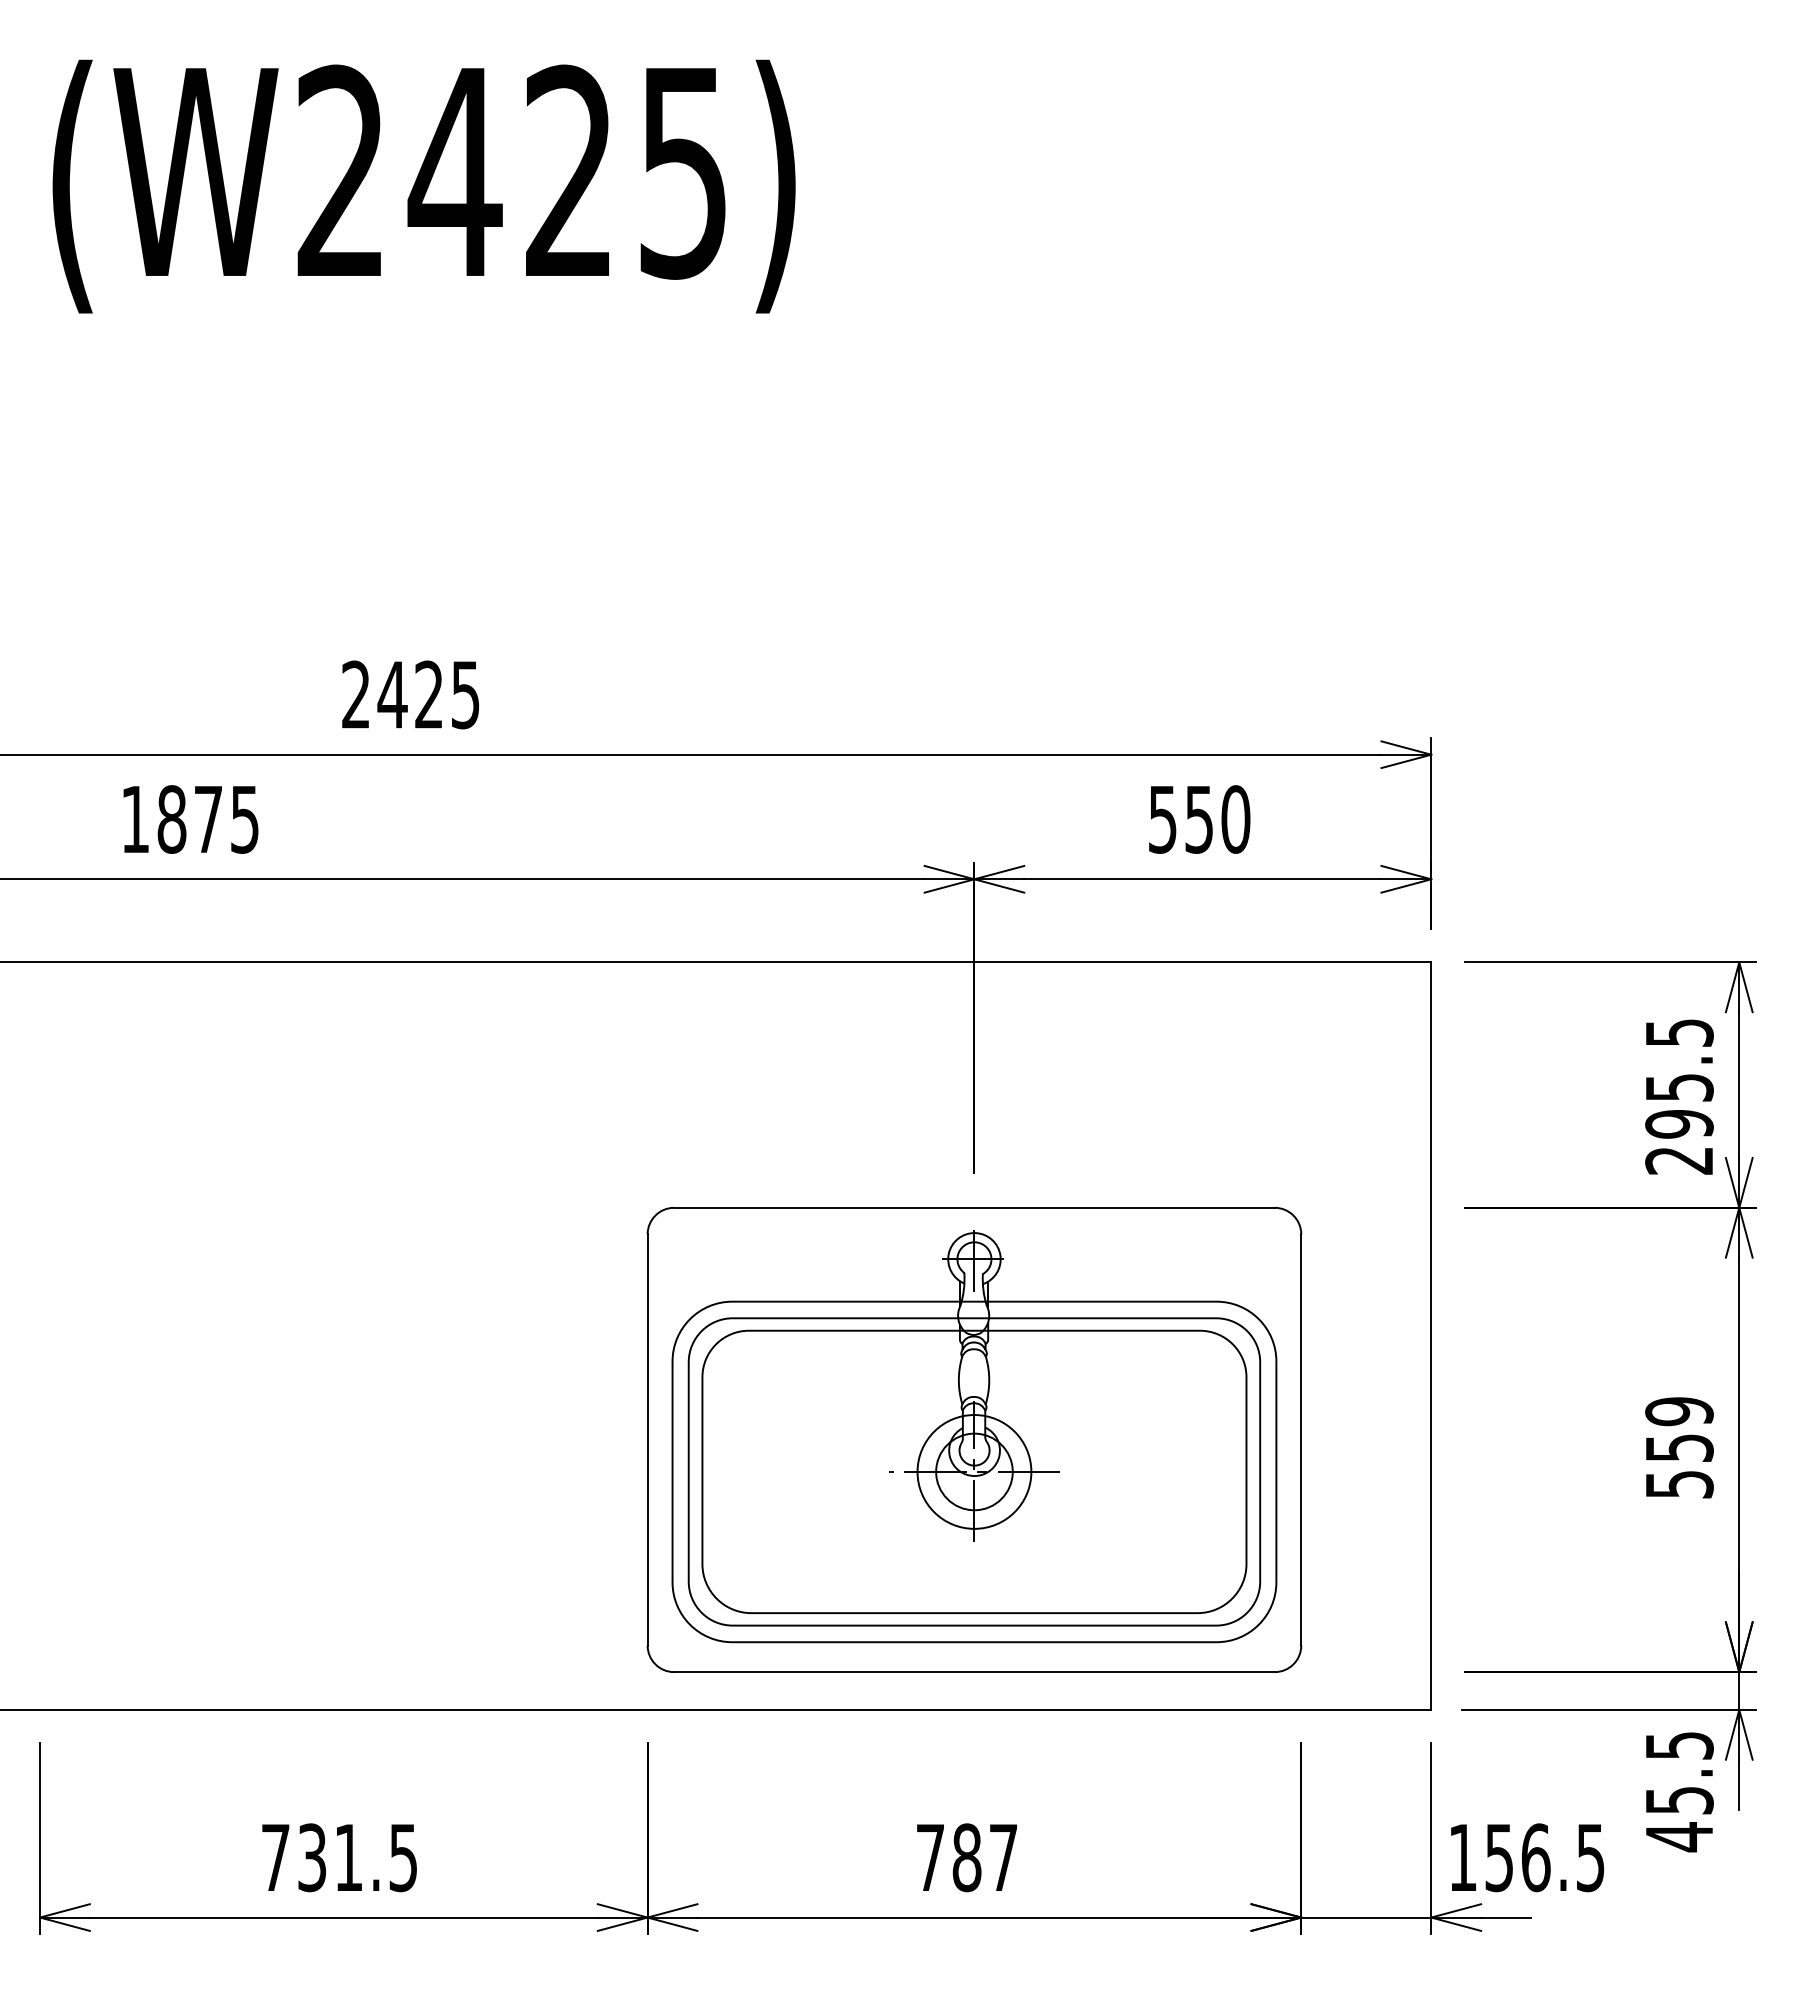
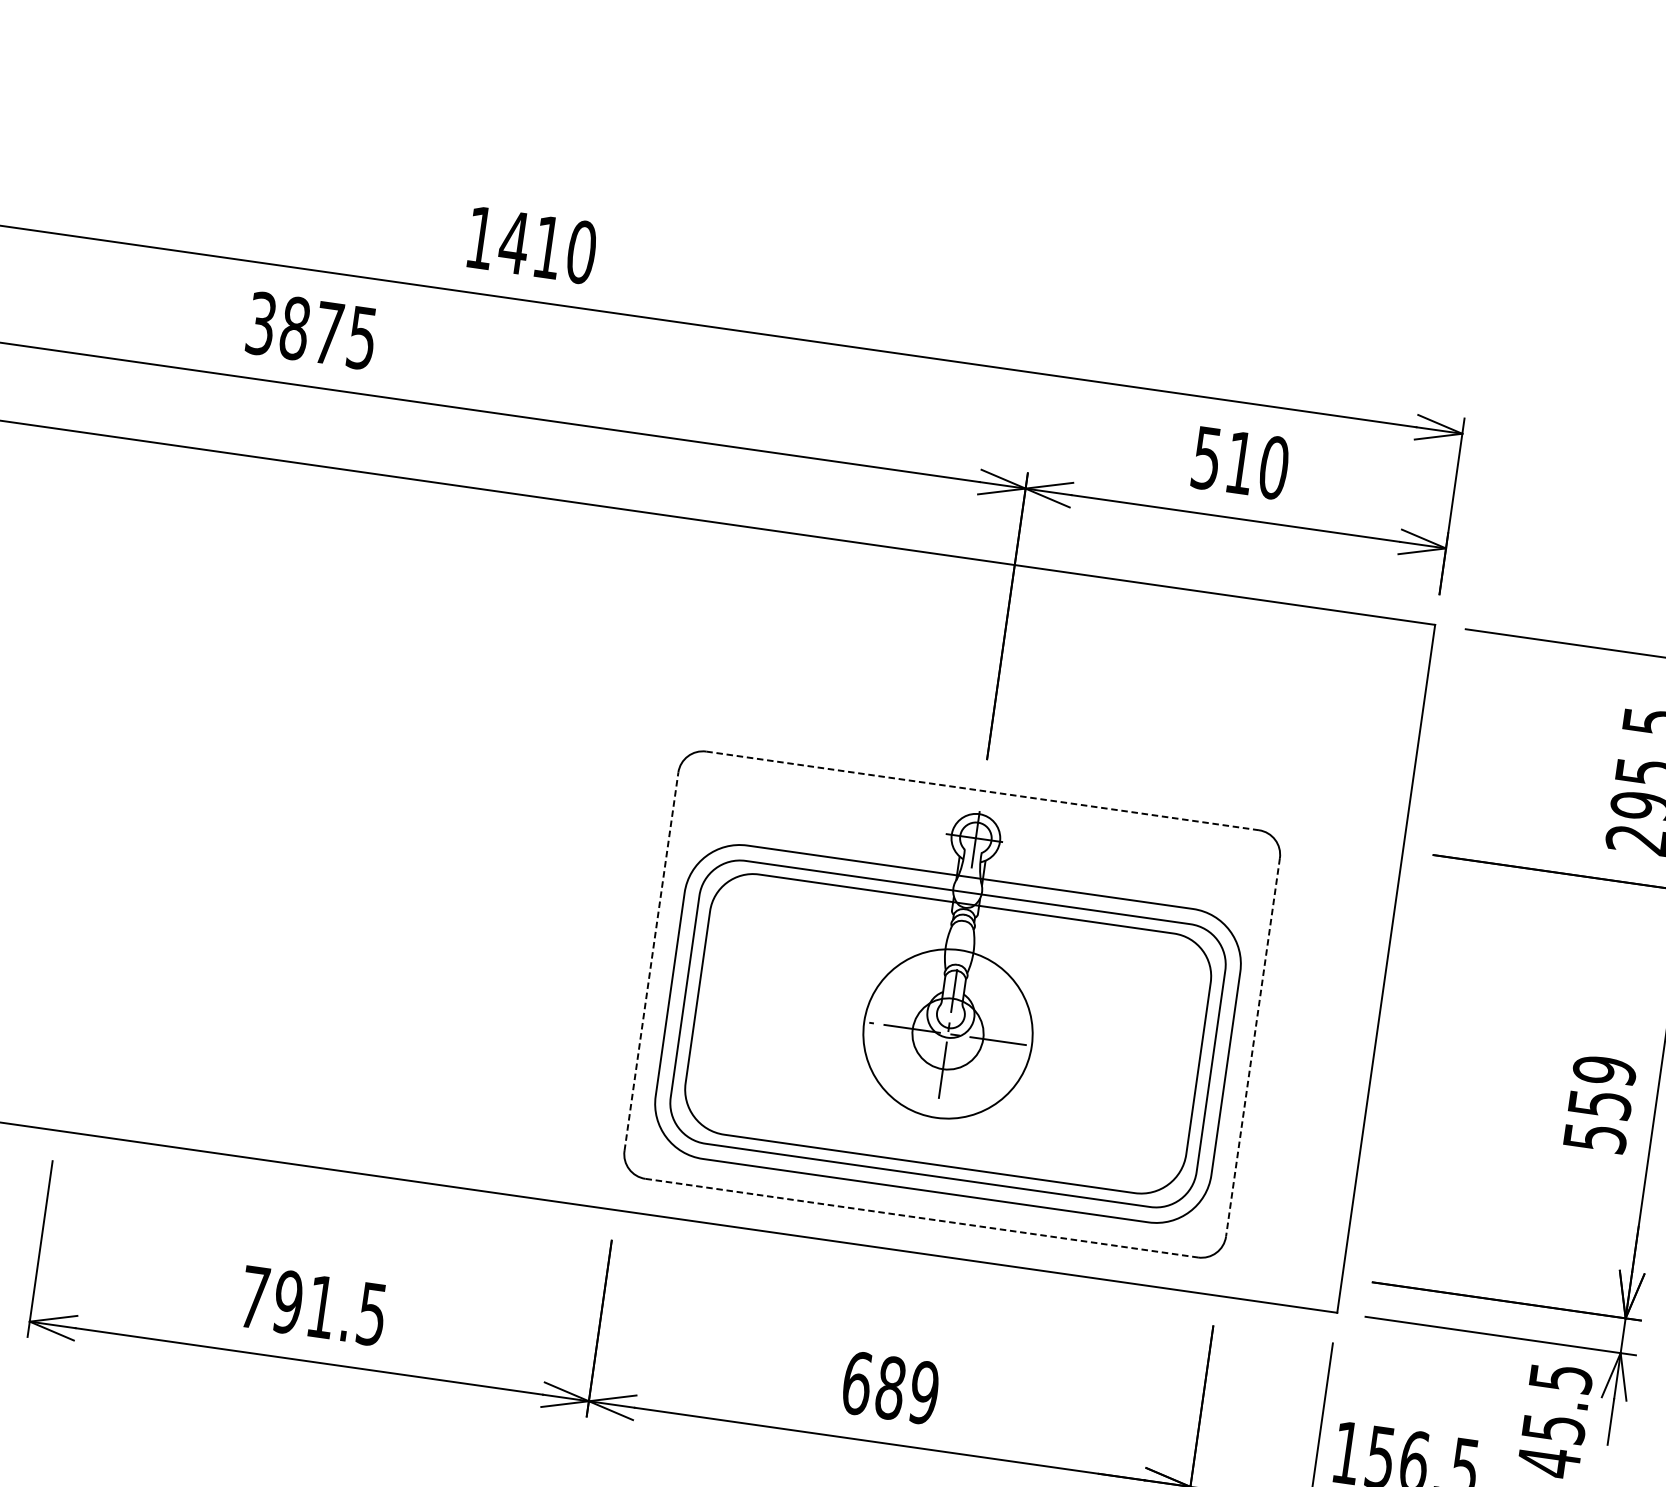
text: (411, 694) -> (531, 244), 2425 -> 1410
text: (135, 819) -> (261, 323), 1875 -> 3875
text: (1198, 819) -> (1239, 462), 550 -> 510
line: (974, 1207) -> (982, 790), solid -> dashed
line: (647, 1439) -> (651, 961), solid -> dashed
line: (1301, 1439) -> (1253, 1046), solid -> dashed
circle: (974, 1471) -> (948, 1033), size x1.6
line: (974, 1672) -> (921, 1218), solid -> dashed
text: (311, 1857) -> (287, 1301), 731.5 -> 791.5
text: (966, 1857) -> (890, 1387), 787 -> 689

